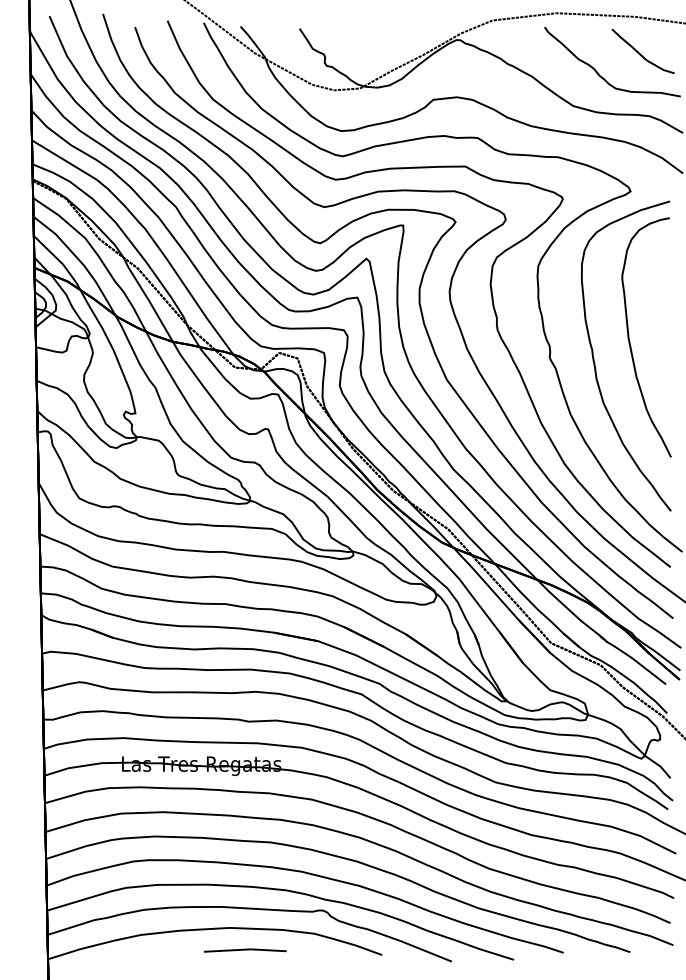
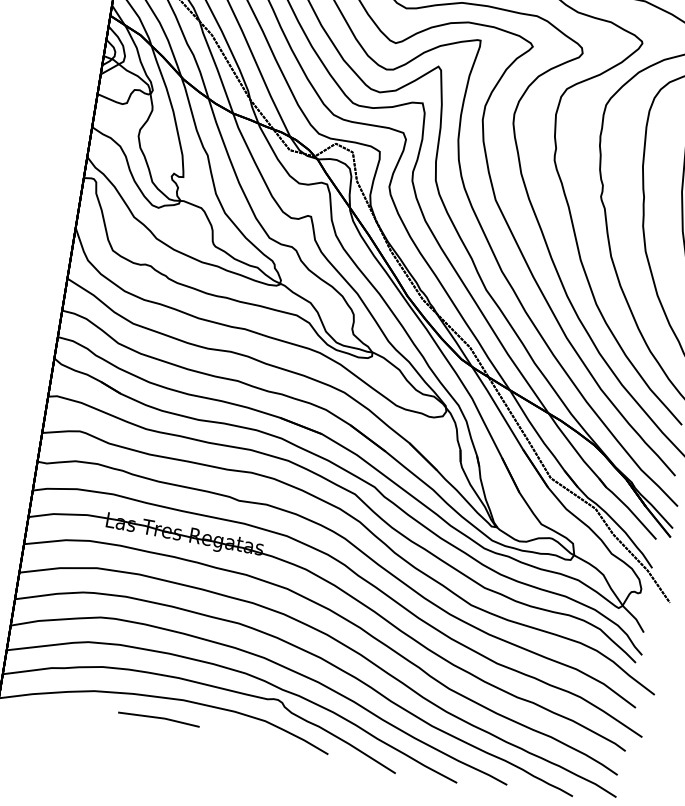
line: (244, 950) -> (158, 718), moved

